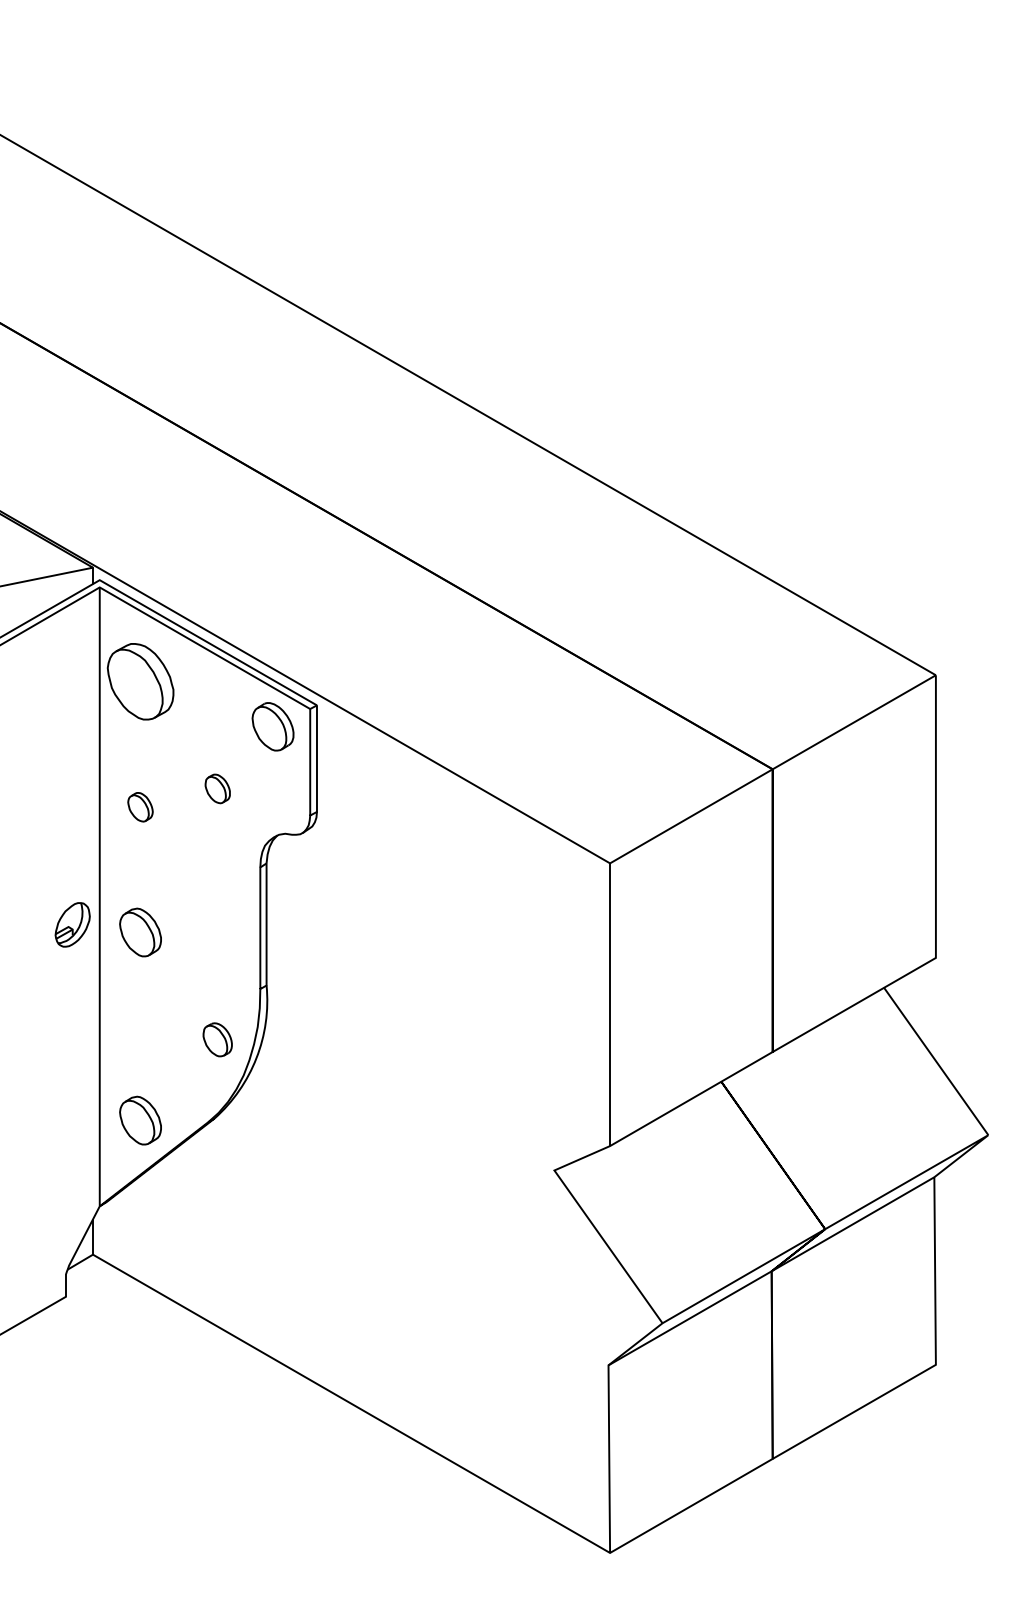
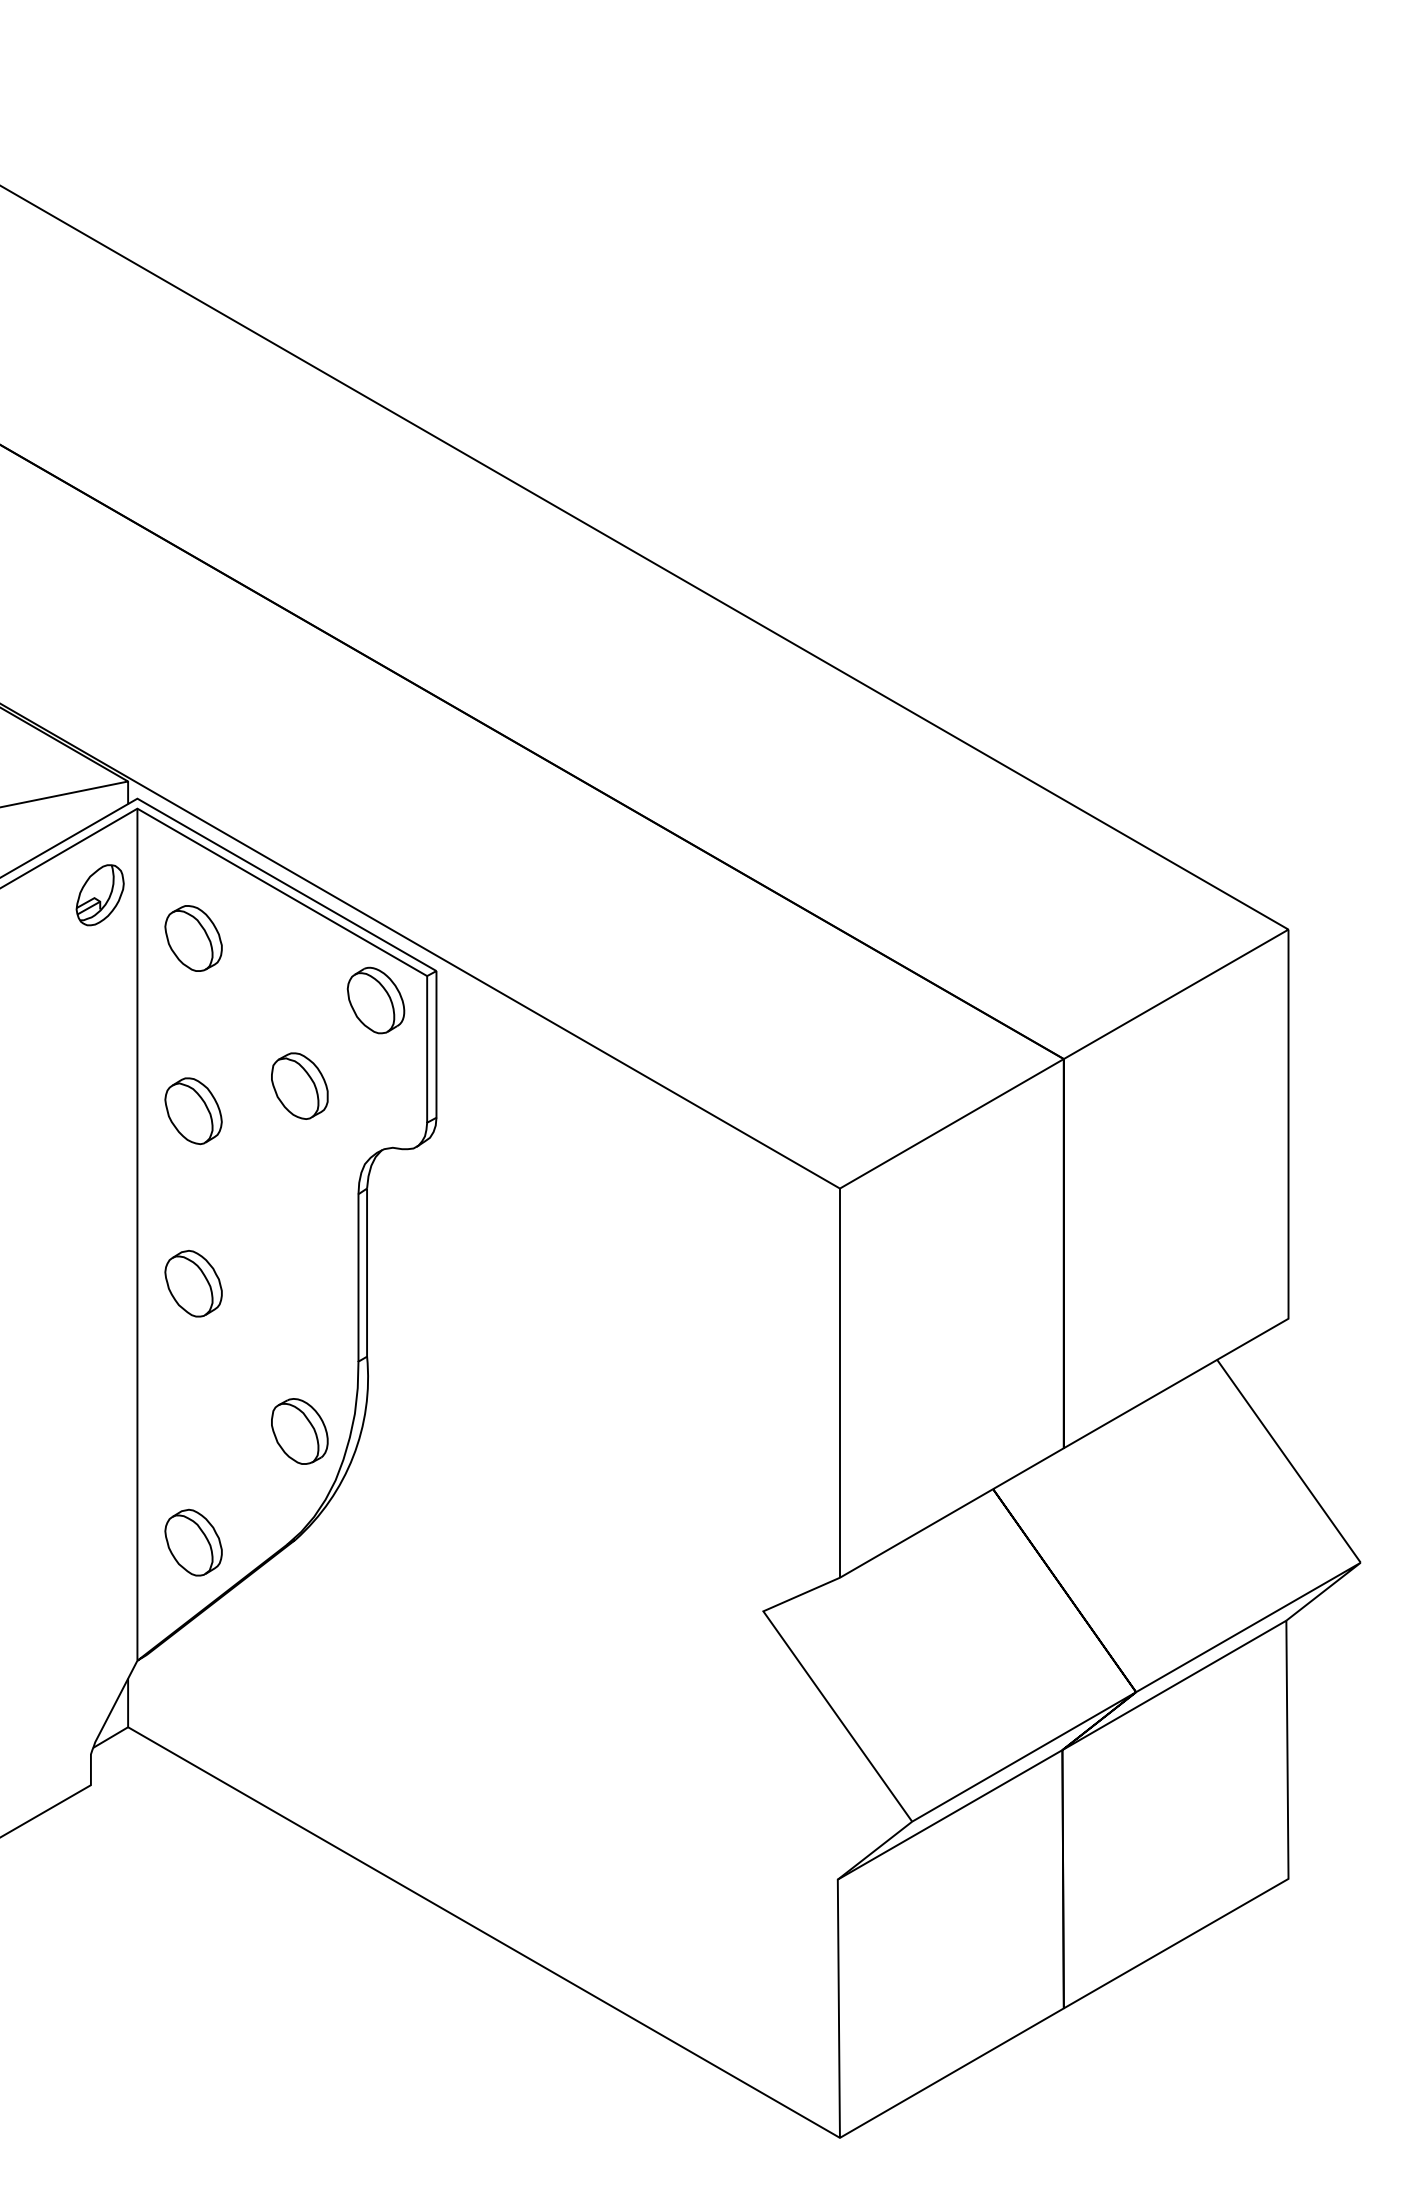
part: (140, 681) -> (193, 938), size x0.62
part: (217, 788) -> (299, 1085), size x1.67
part: (140, 807) -> (193, 1111), size x1.67
part: (72, 925) -> (99, 895), moved
part: (217, 1039) -> (299, 1431), size x1.43

